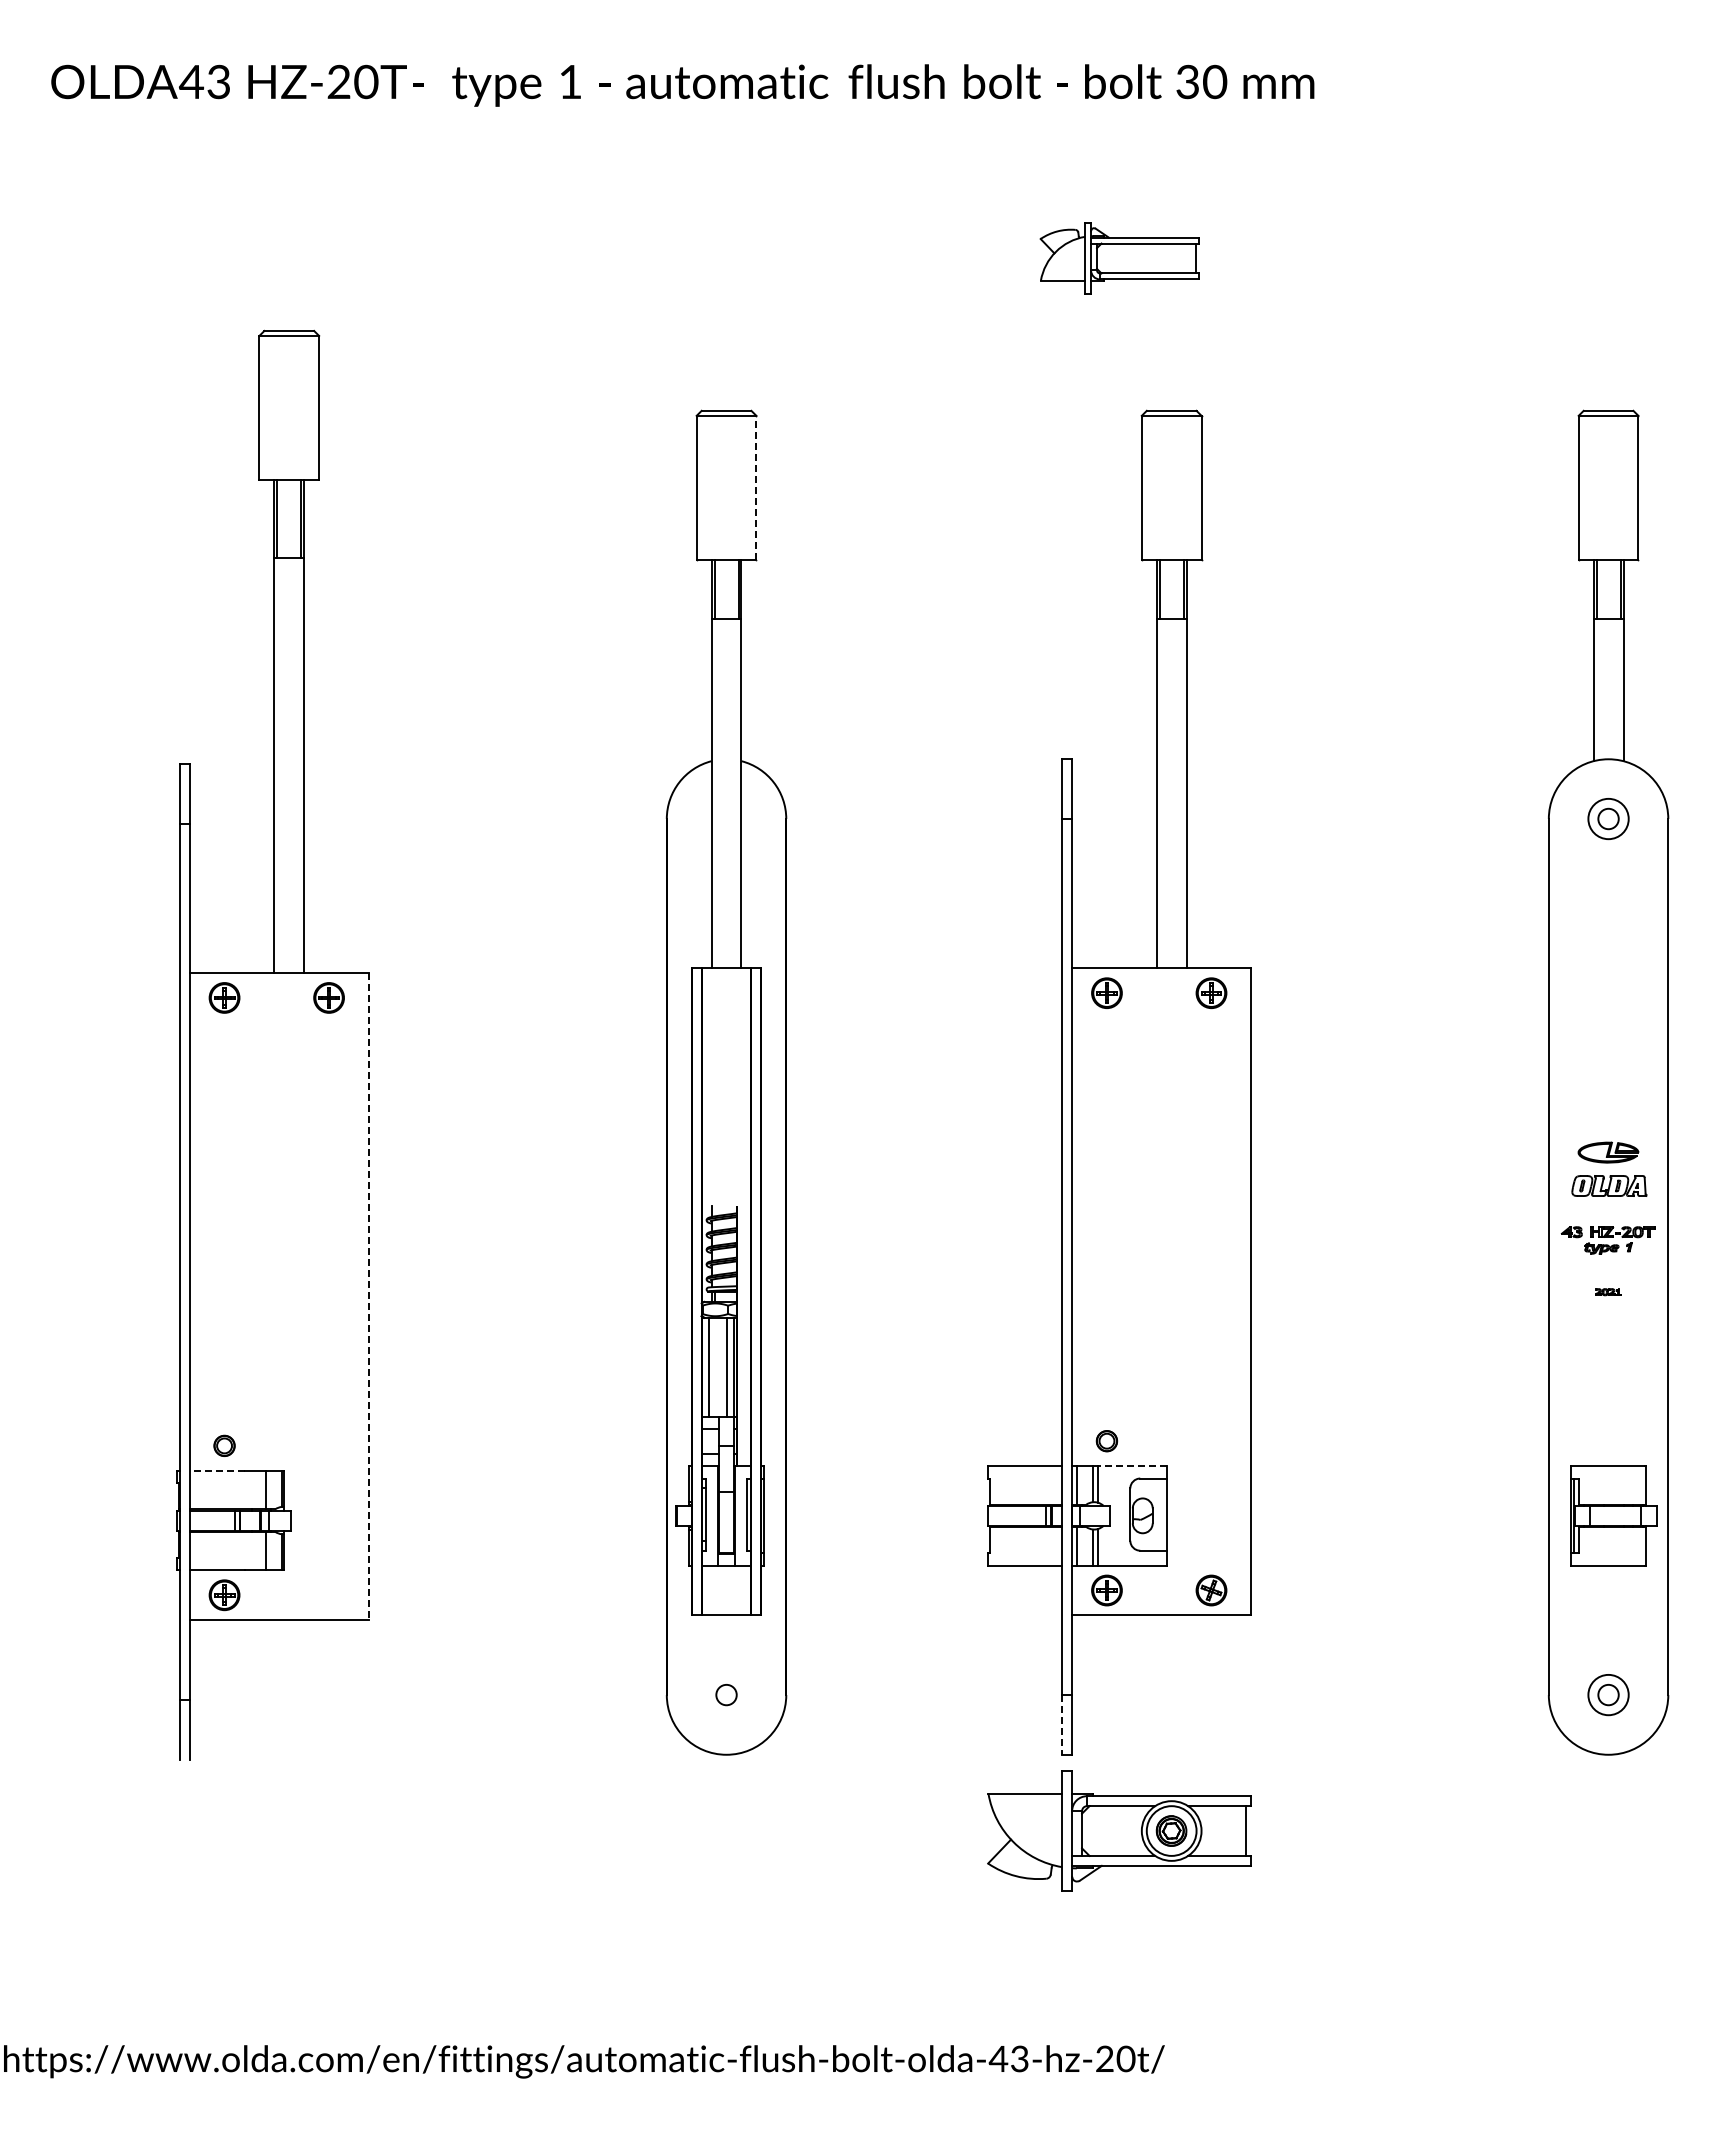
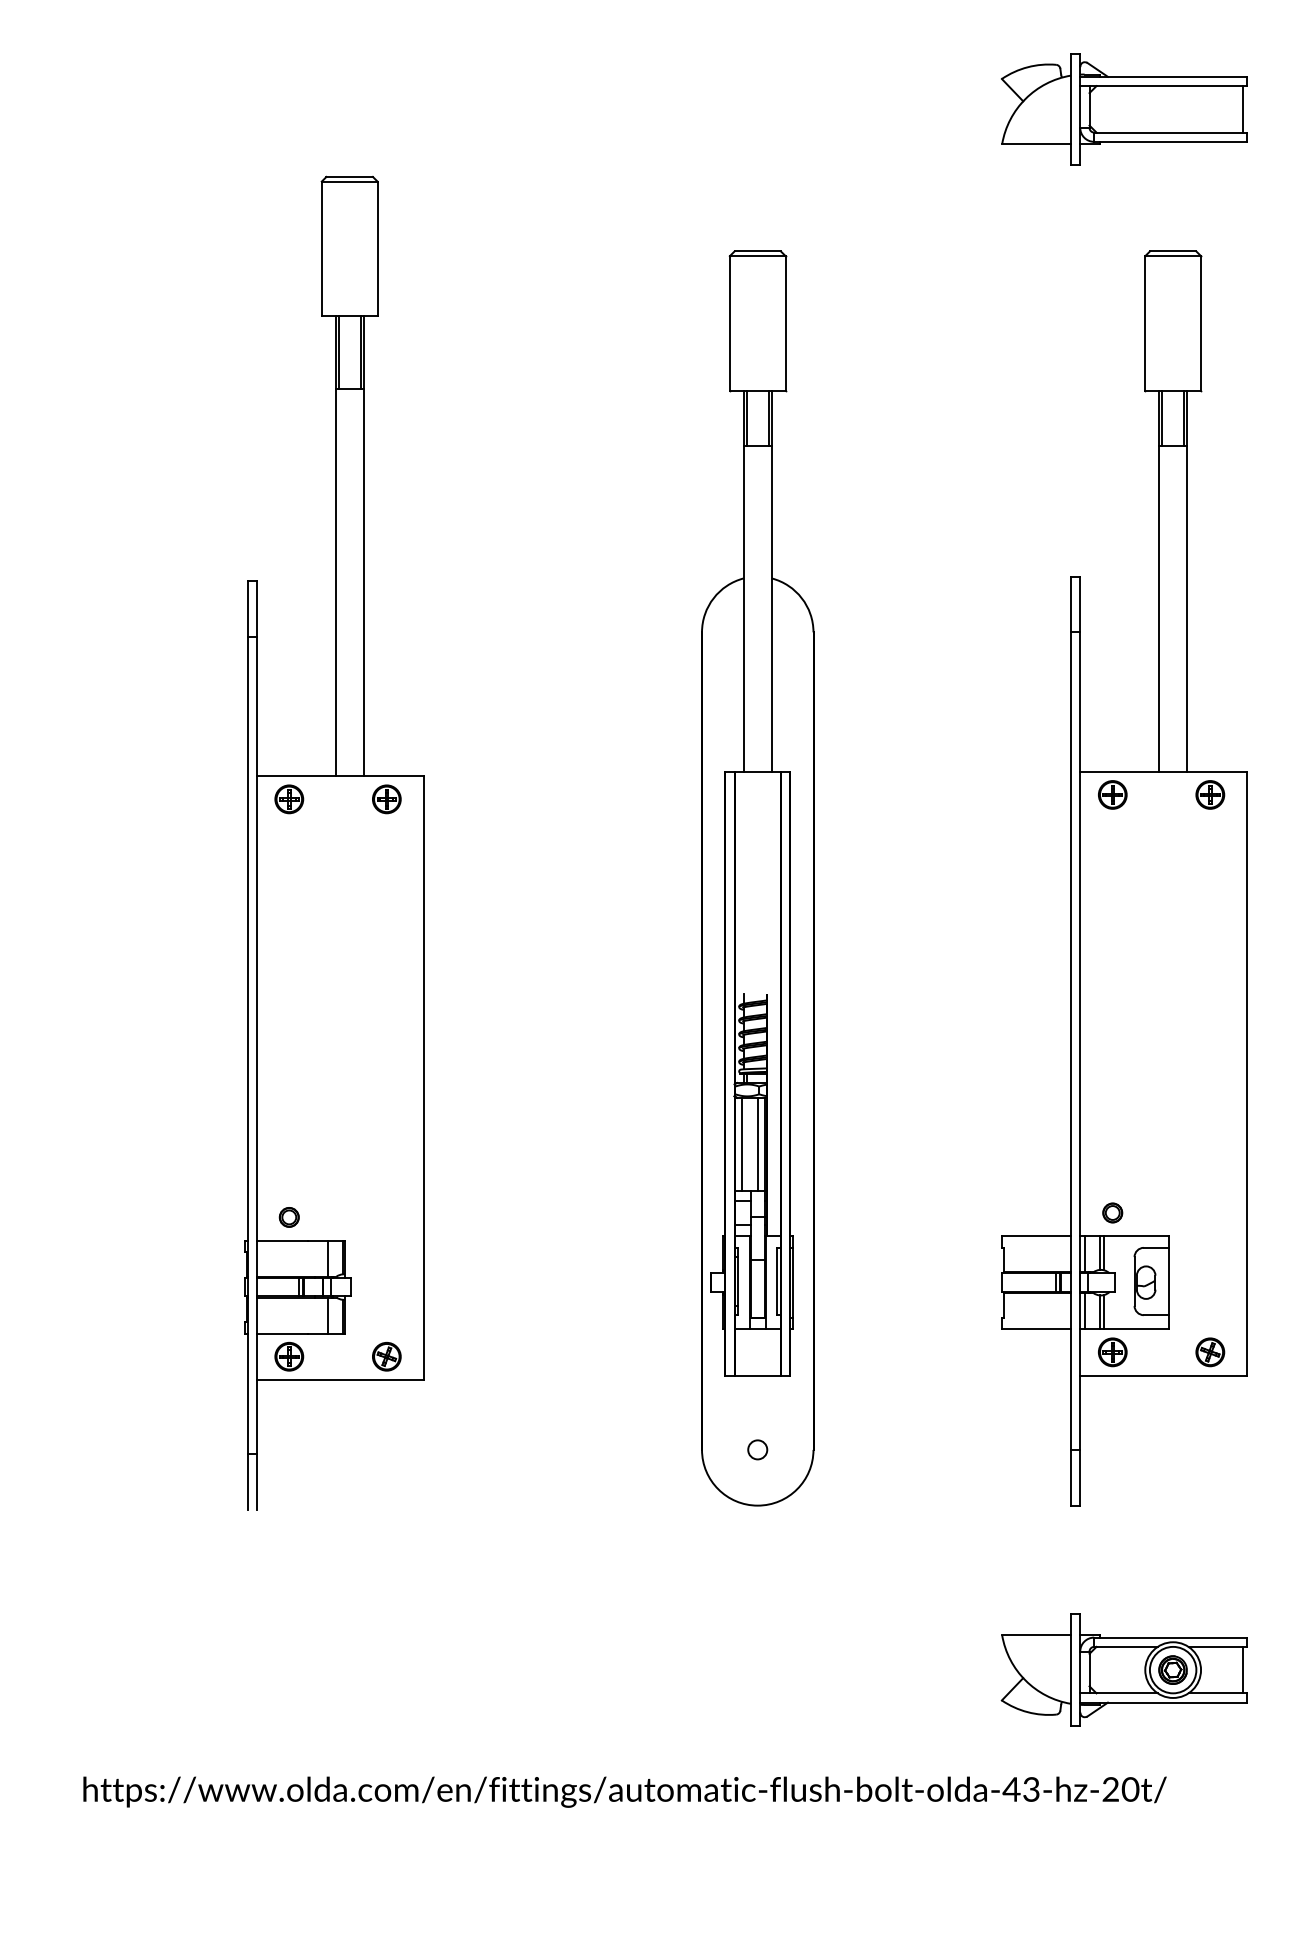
part: (1119, 258) -> (1124, 109), size x1.67
line: (756, 487) -> (785, 323), dashed -> solid
line: (368, 1296) -> (423, 1077), dashed -> solid
line: (1129, 1466) -> (1133, 1236), dashed -> solid
line: (216, 1470) -> (281, 1240), dashed -> solid
part: (328, 1595) -> (386, 1356), added
line: (1062, 1724) -> (1071, 1477), dashed -> solid
part: (1119, 1830) -> (1124, 1669), moved

